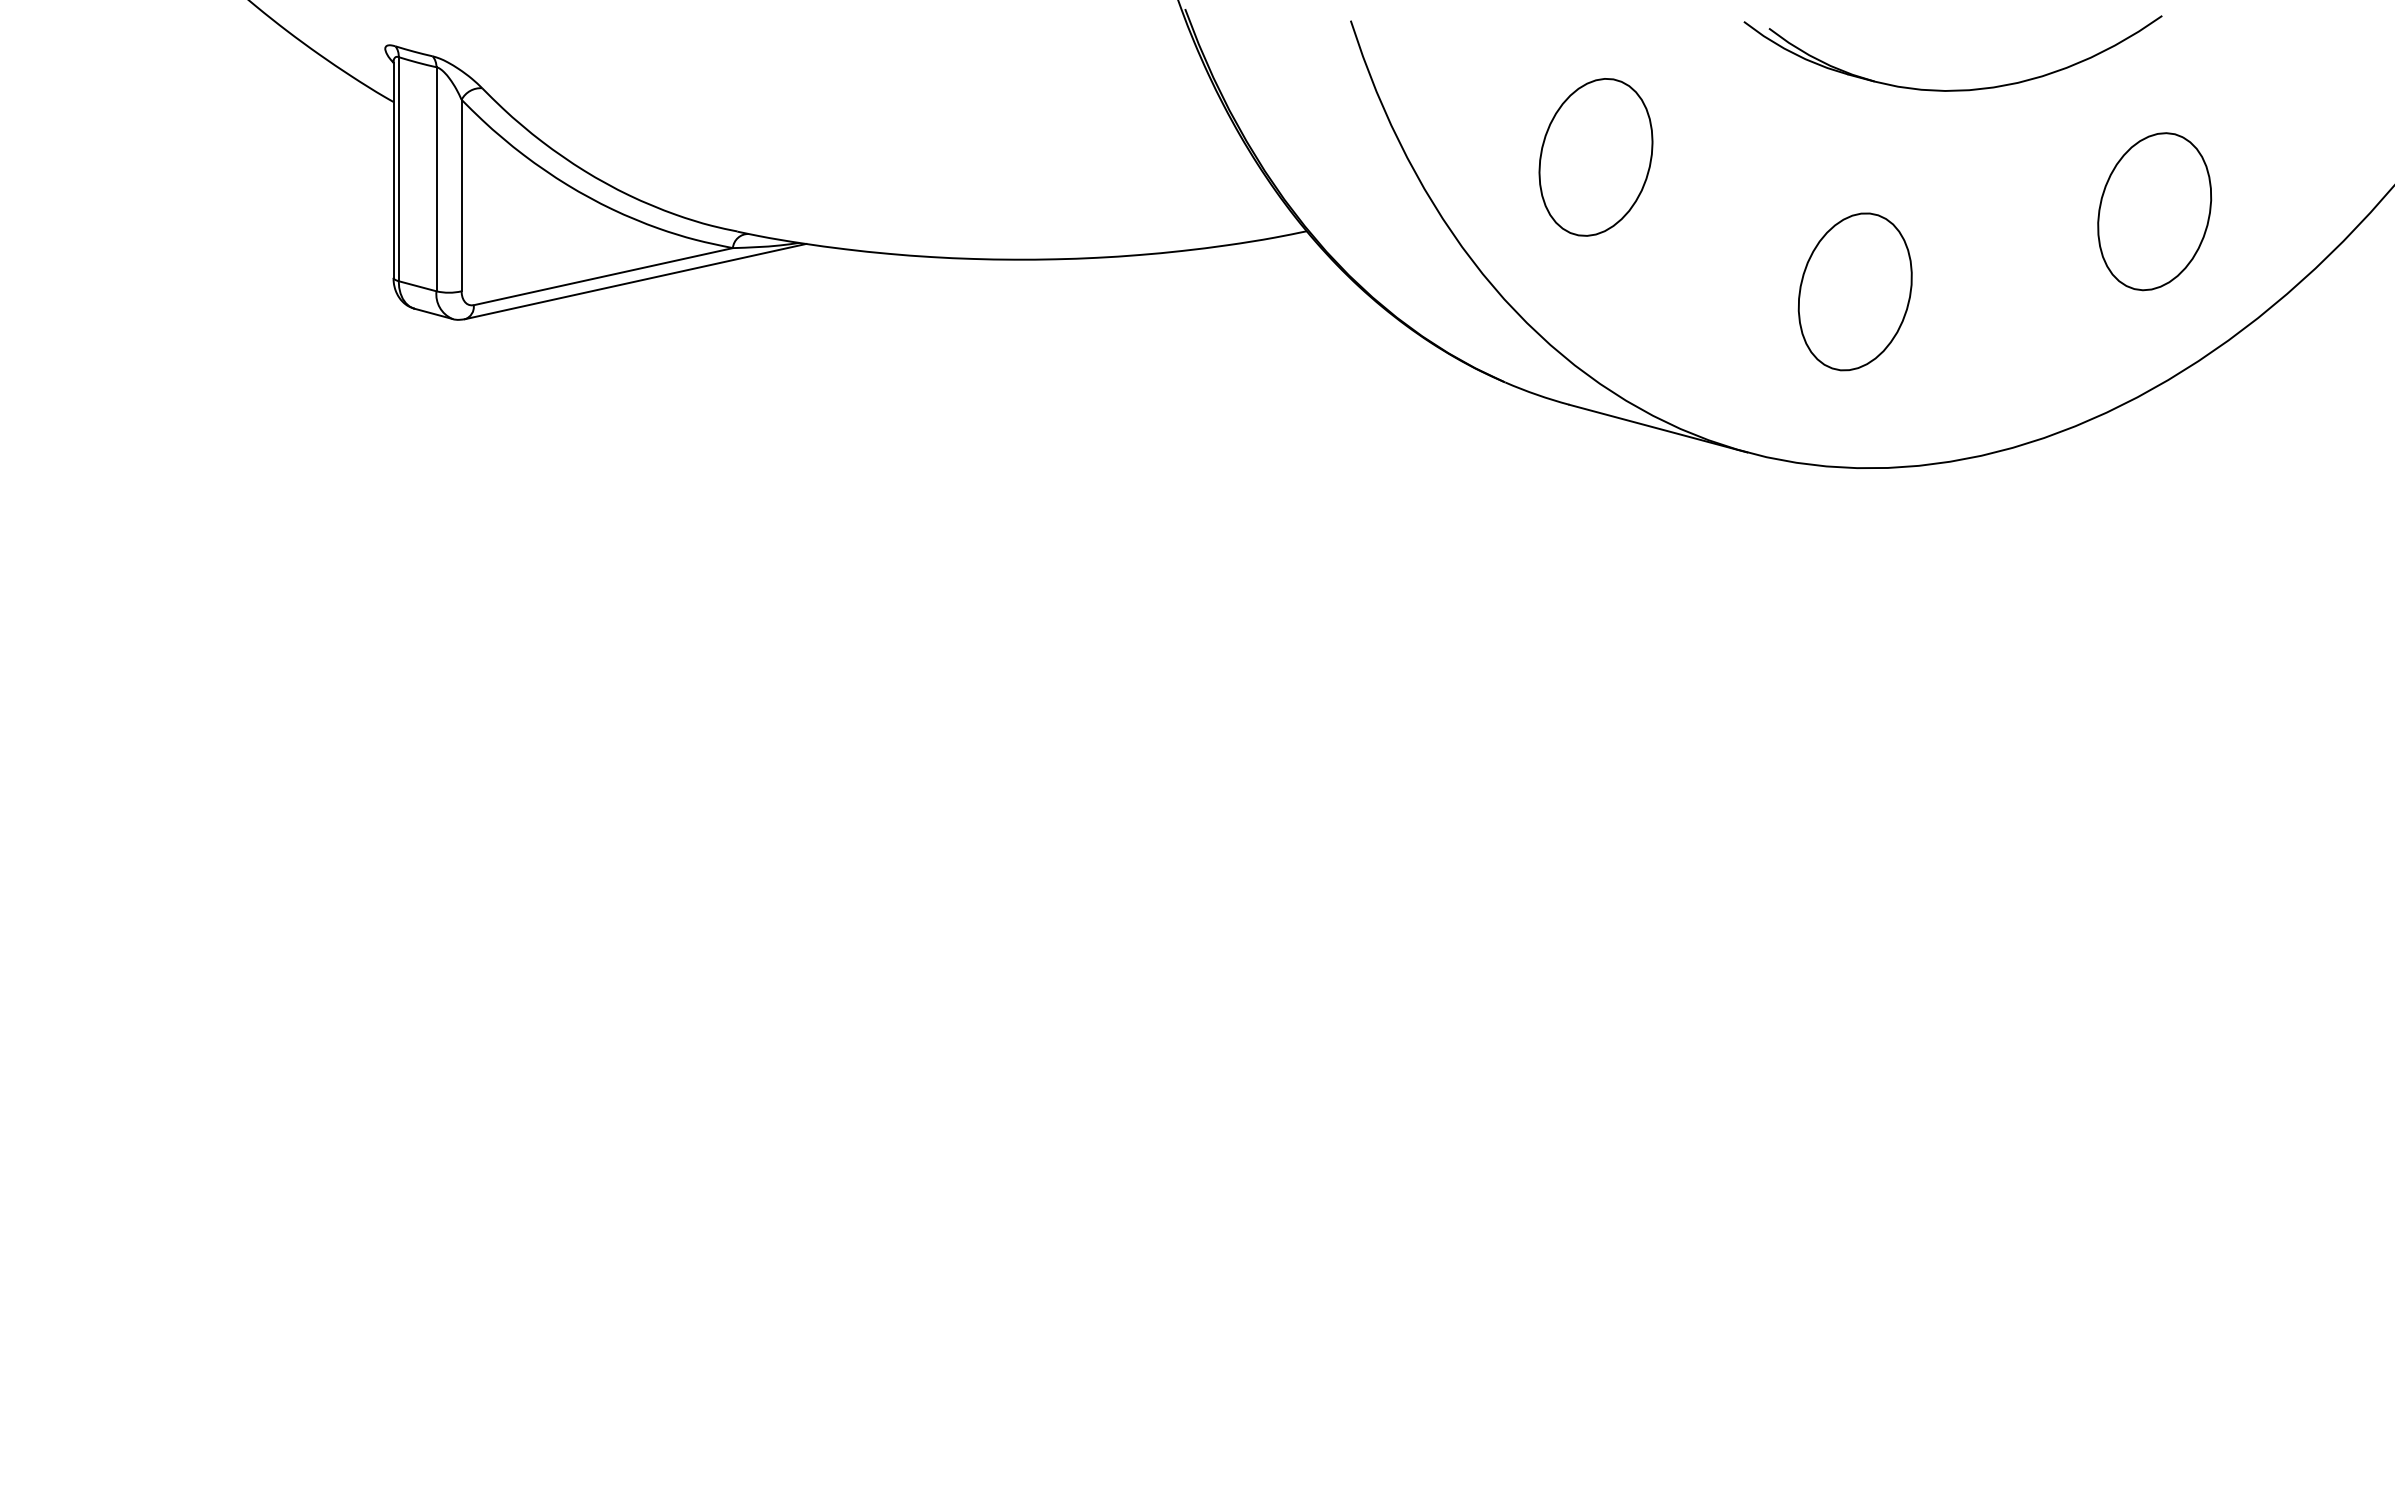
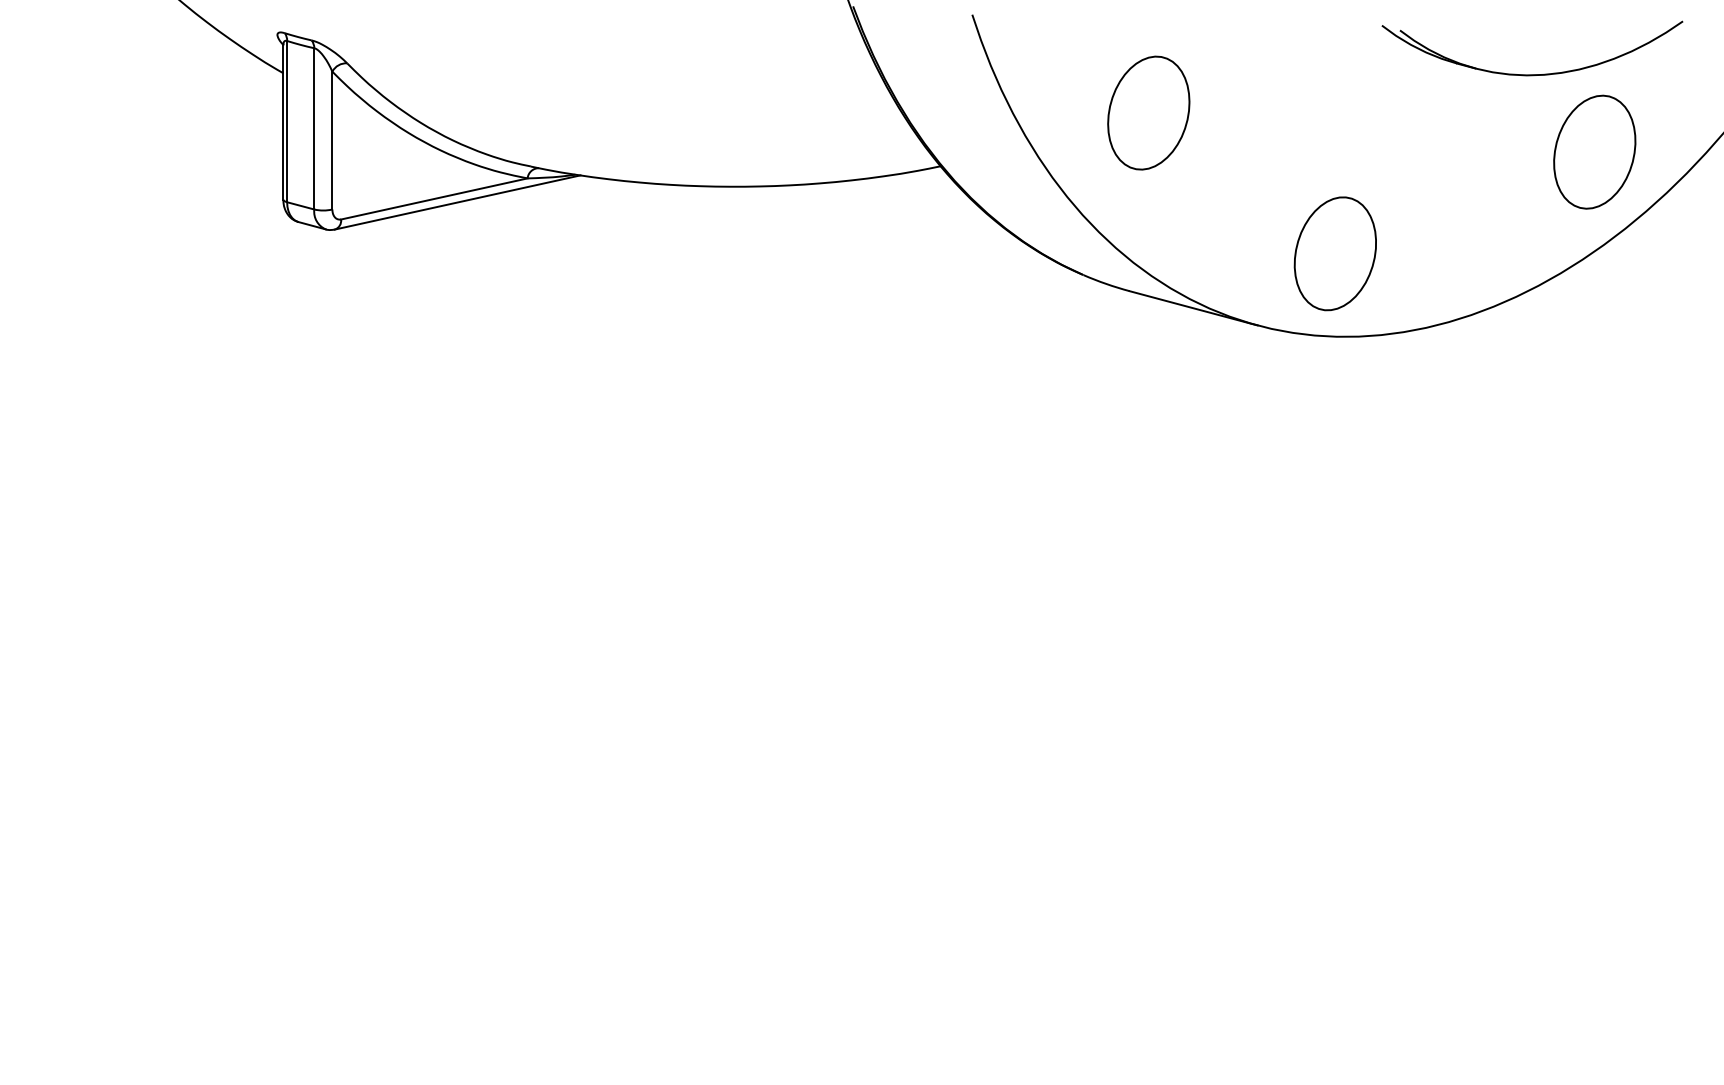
part: (1952, 89) -> (1532, 74), moved
part: (2154, 211) -> (1594, 152), moved
part: (1854, 291) -> (1334, 253), moved

